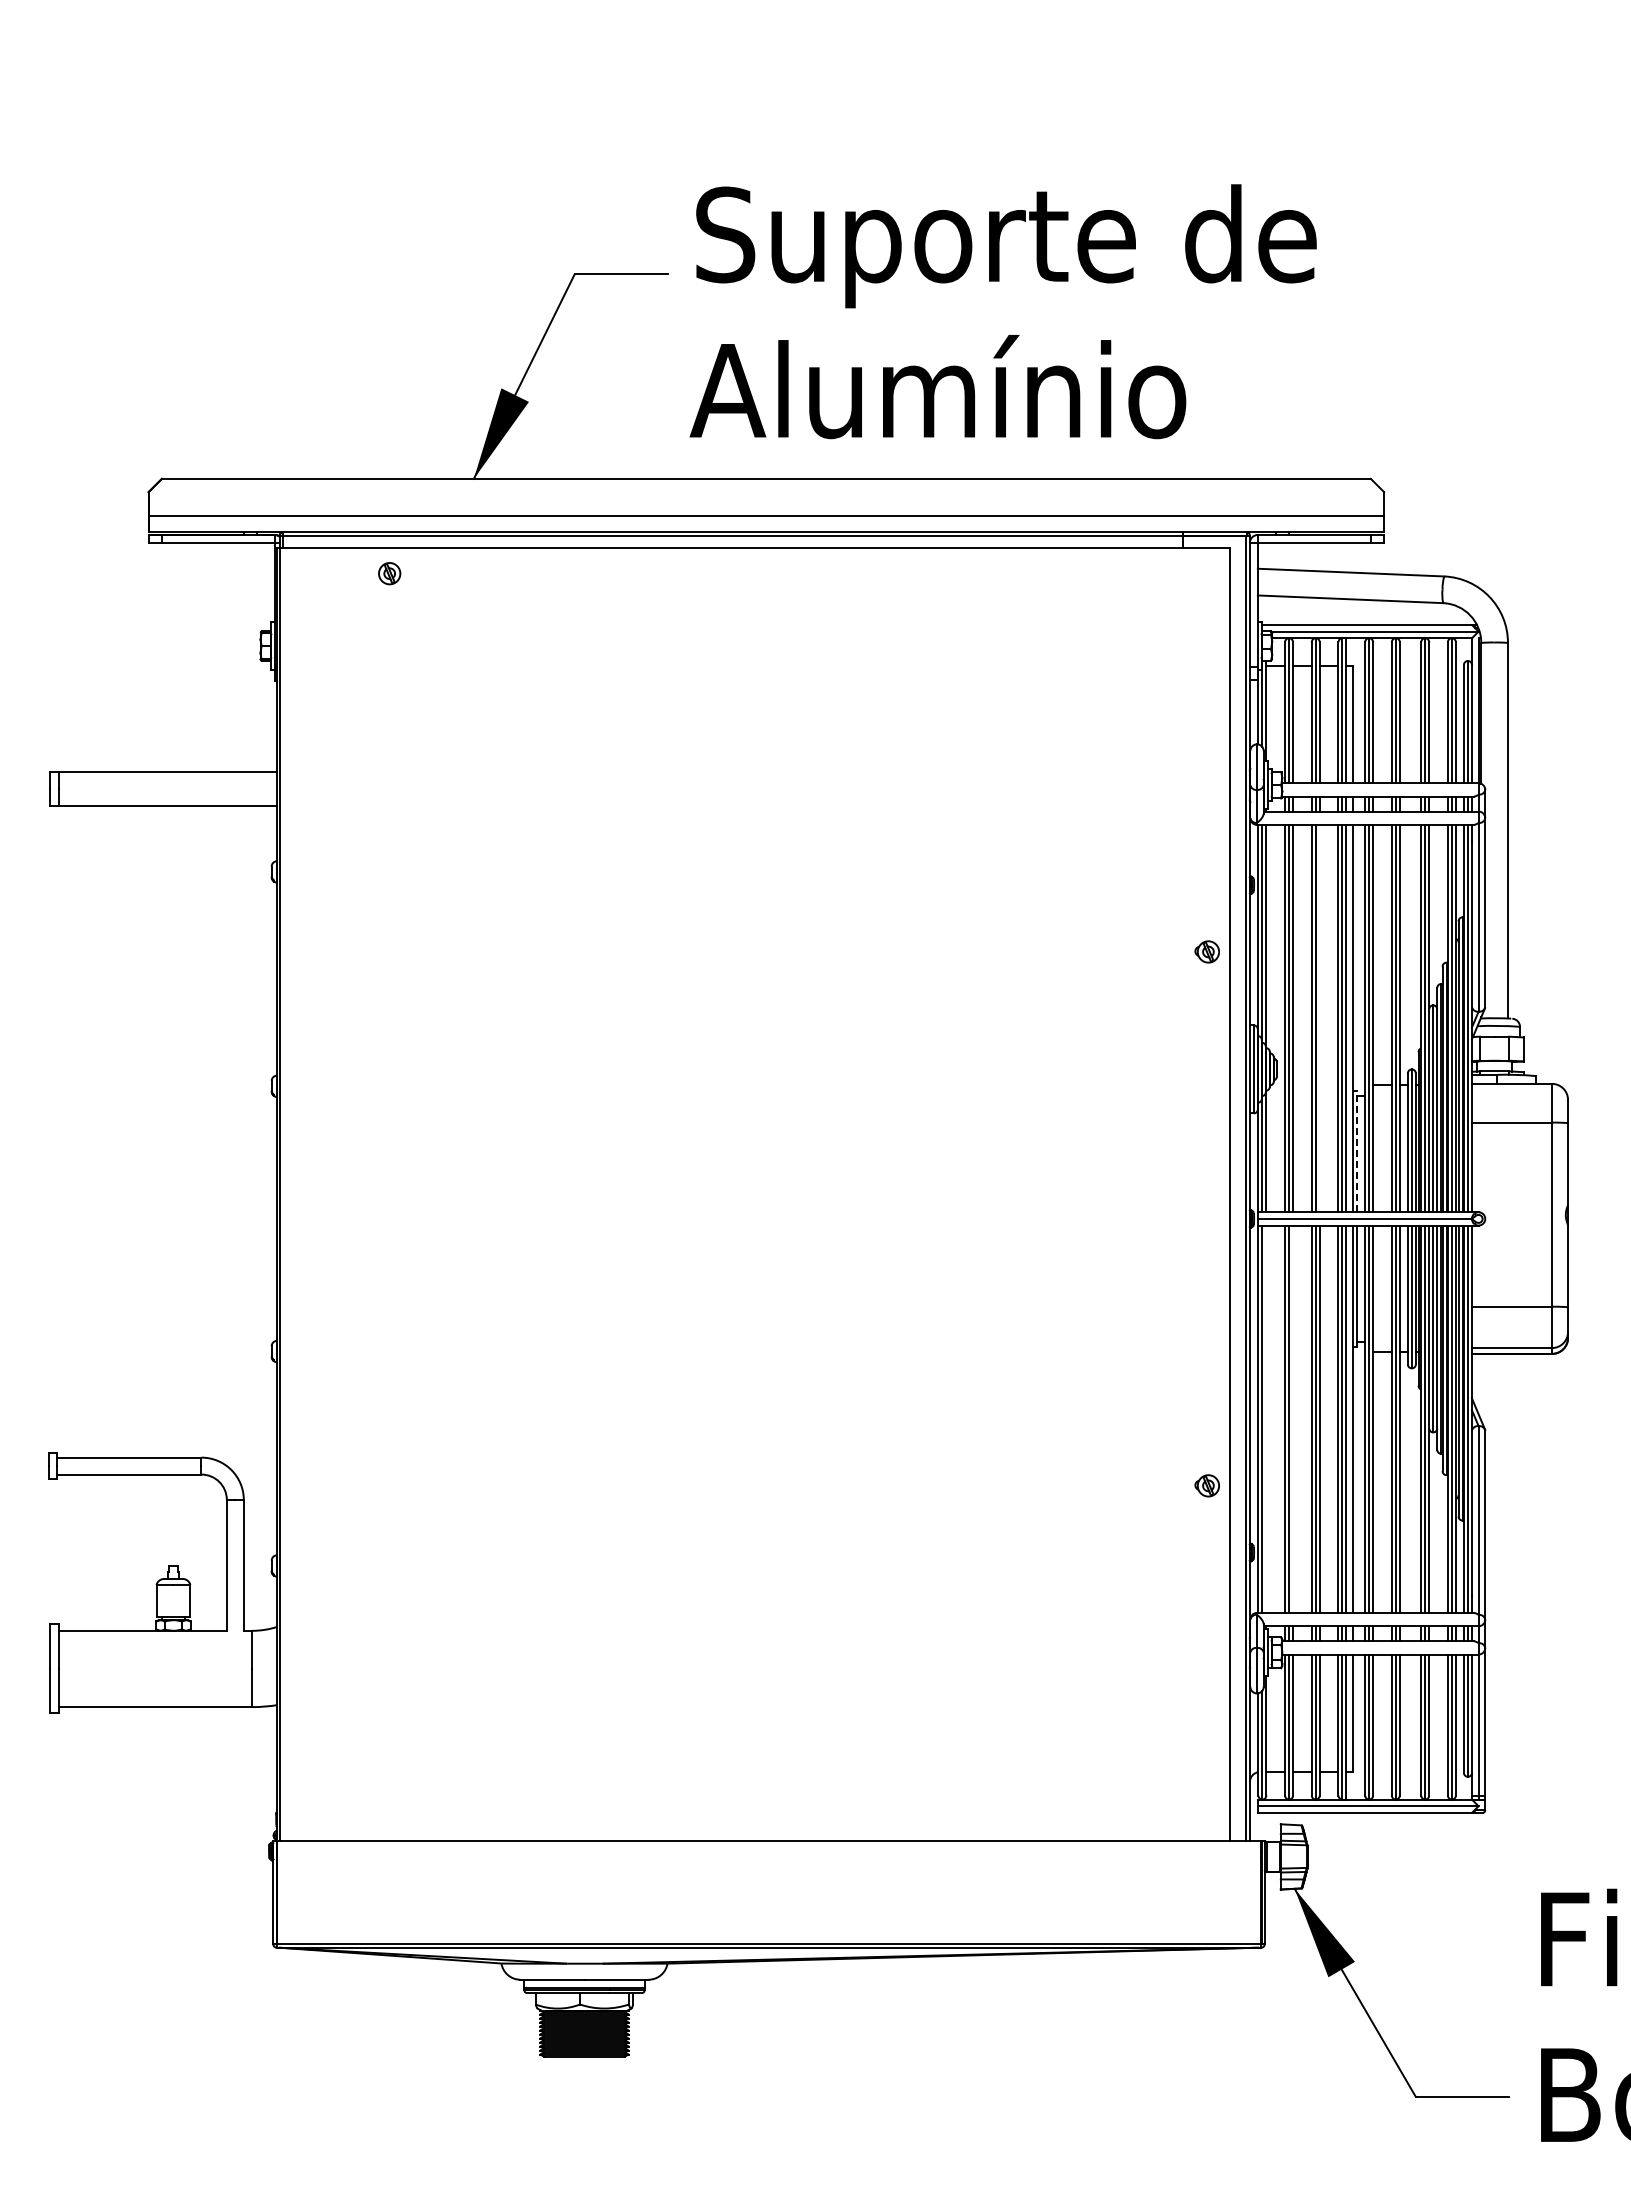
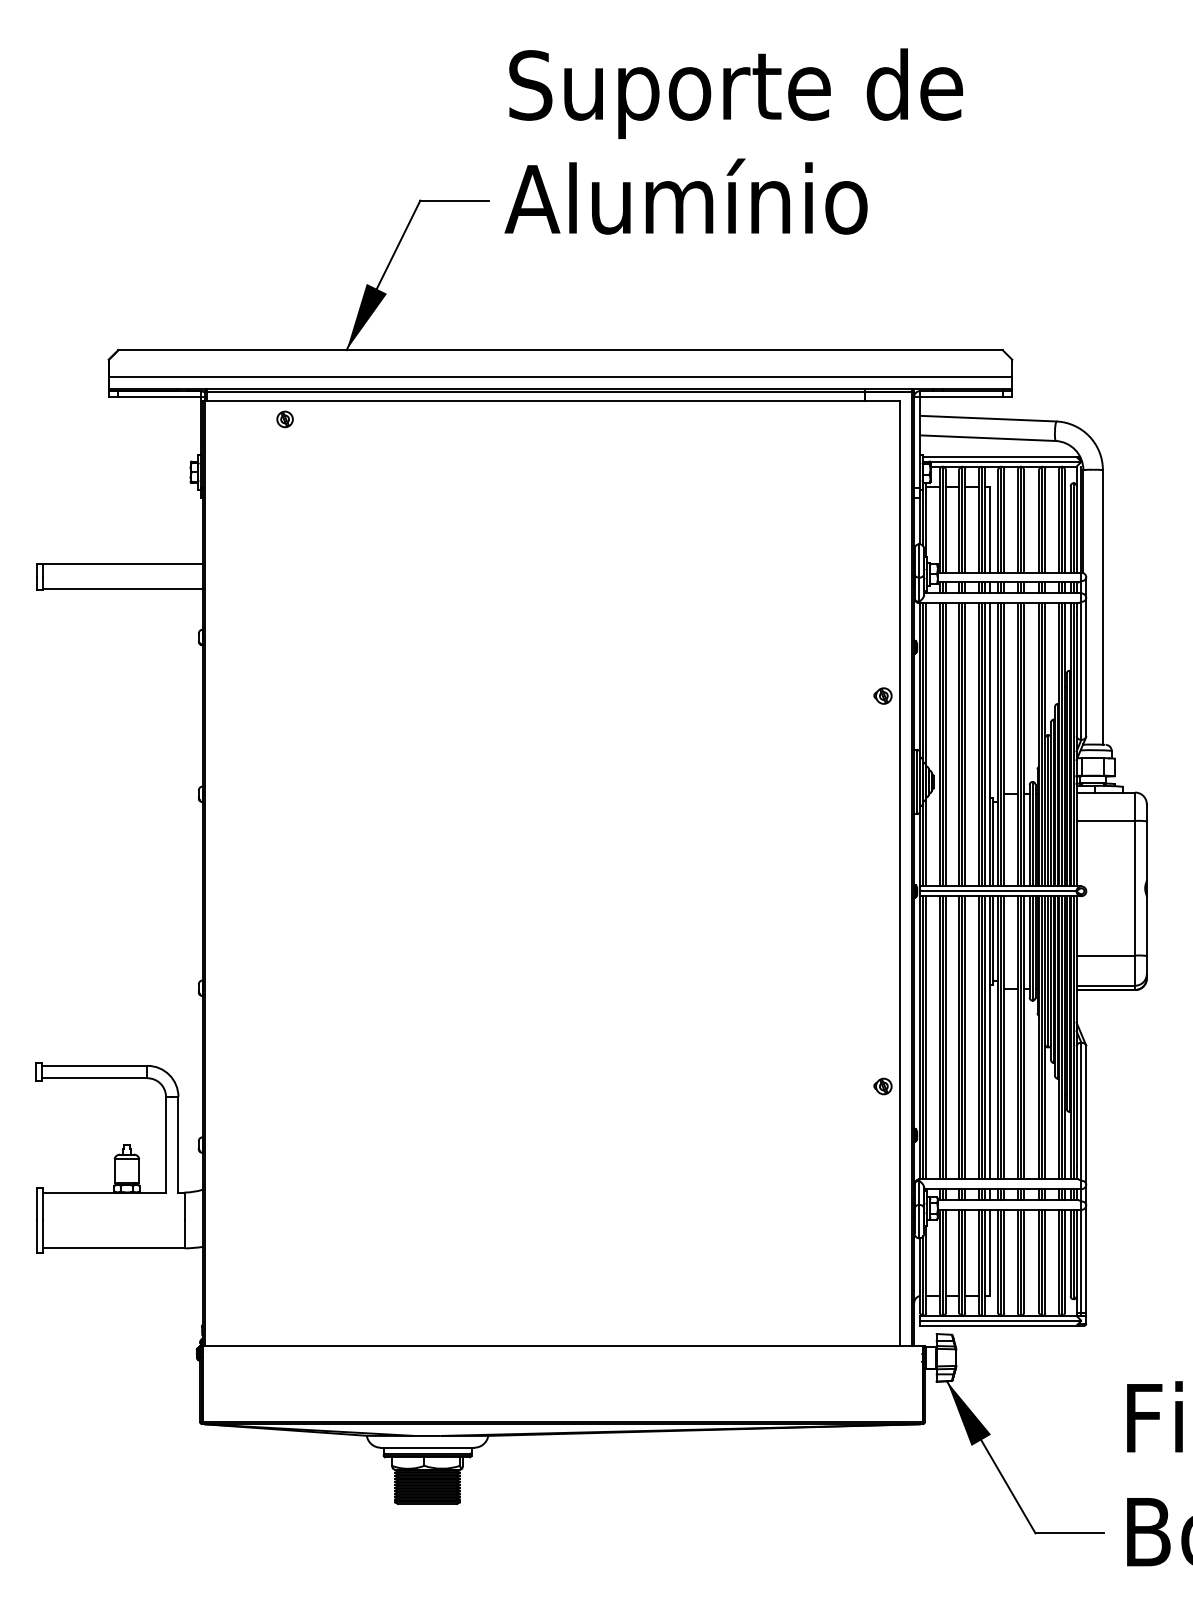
text: (1002, 311) -> (733, 141), moved
line: (1319, 1018) -> (965, 744), added
line: (1357, 1151) -> (992, 842), dashed -> solid
line: (1266, 1418) -> (926, 1037), added
line: (1293, 1418) -> (946, 1037), added

